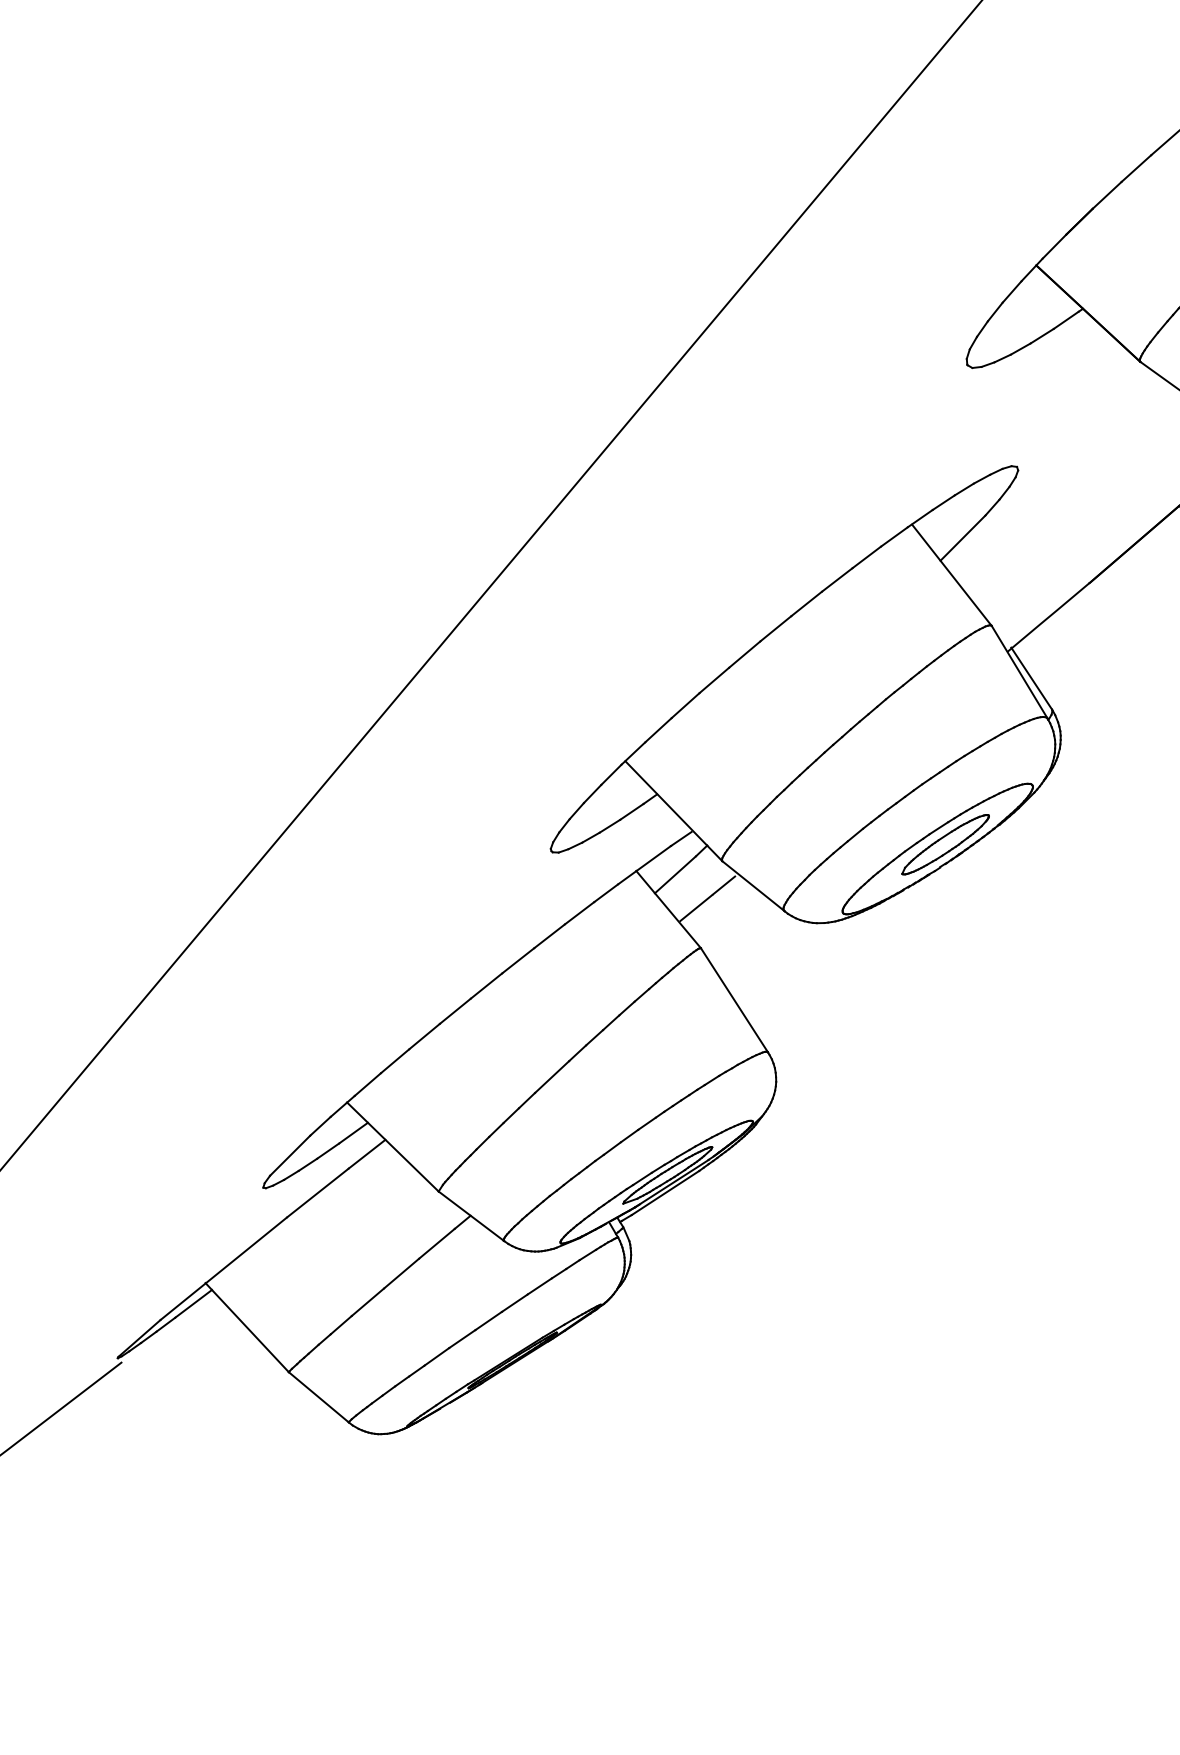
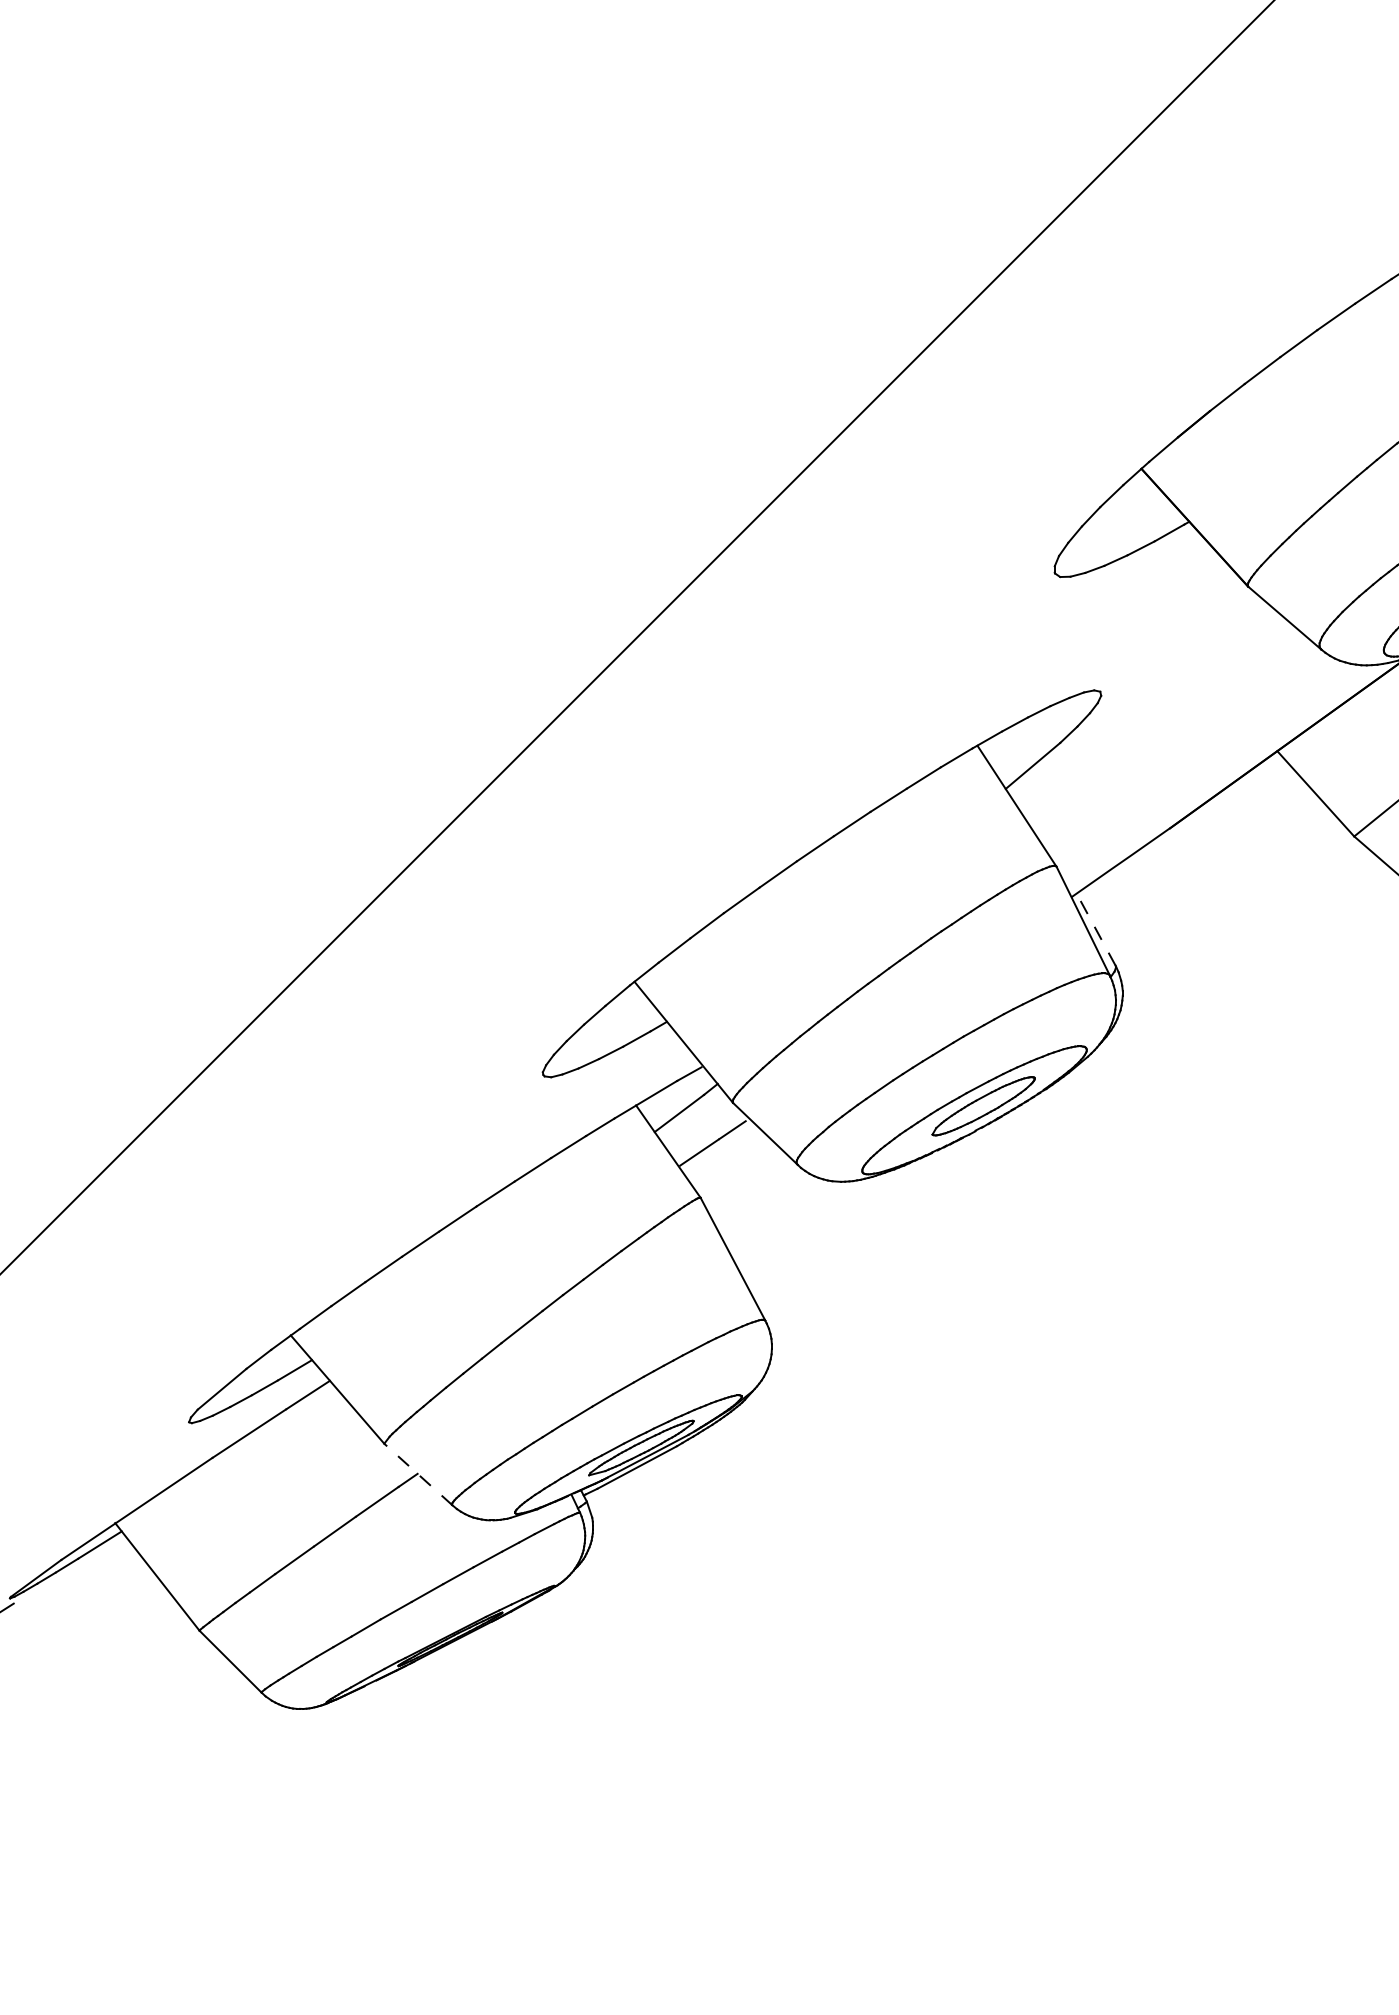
line: (1031, 677) -> (1095, 928), solid -> dashed
line: (471, 1216) -> (418, 1474), solid -> dashed

